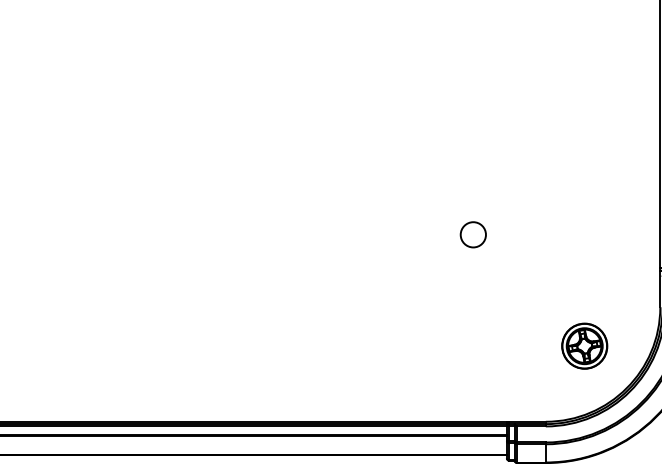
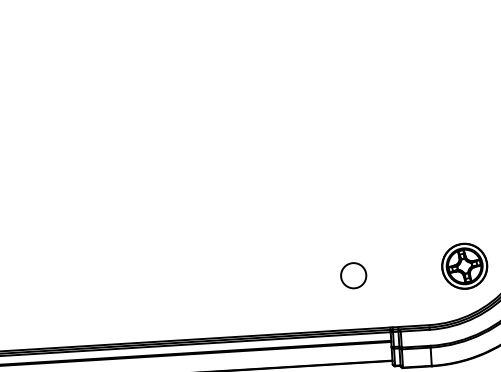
circle: (472, 234) -> (352, 275), moved
part: (584, 345) -> (464, 265), moved

